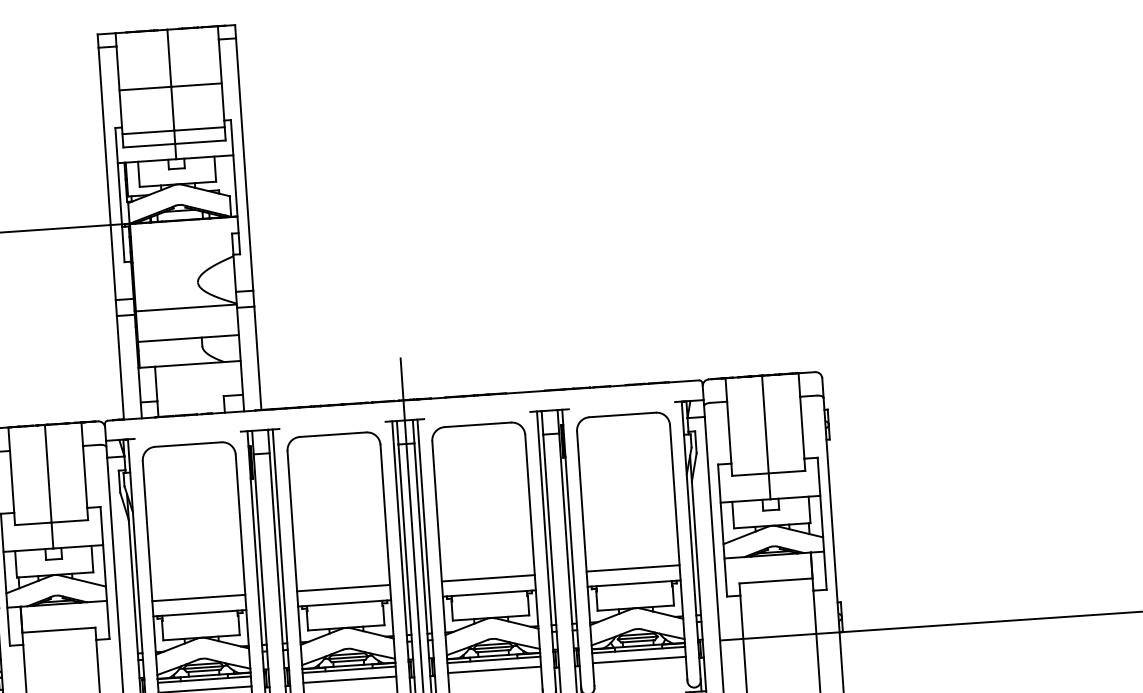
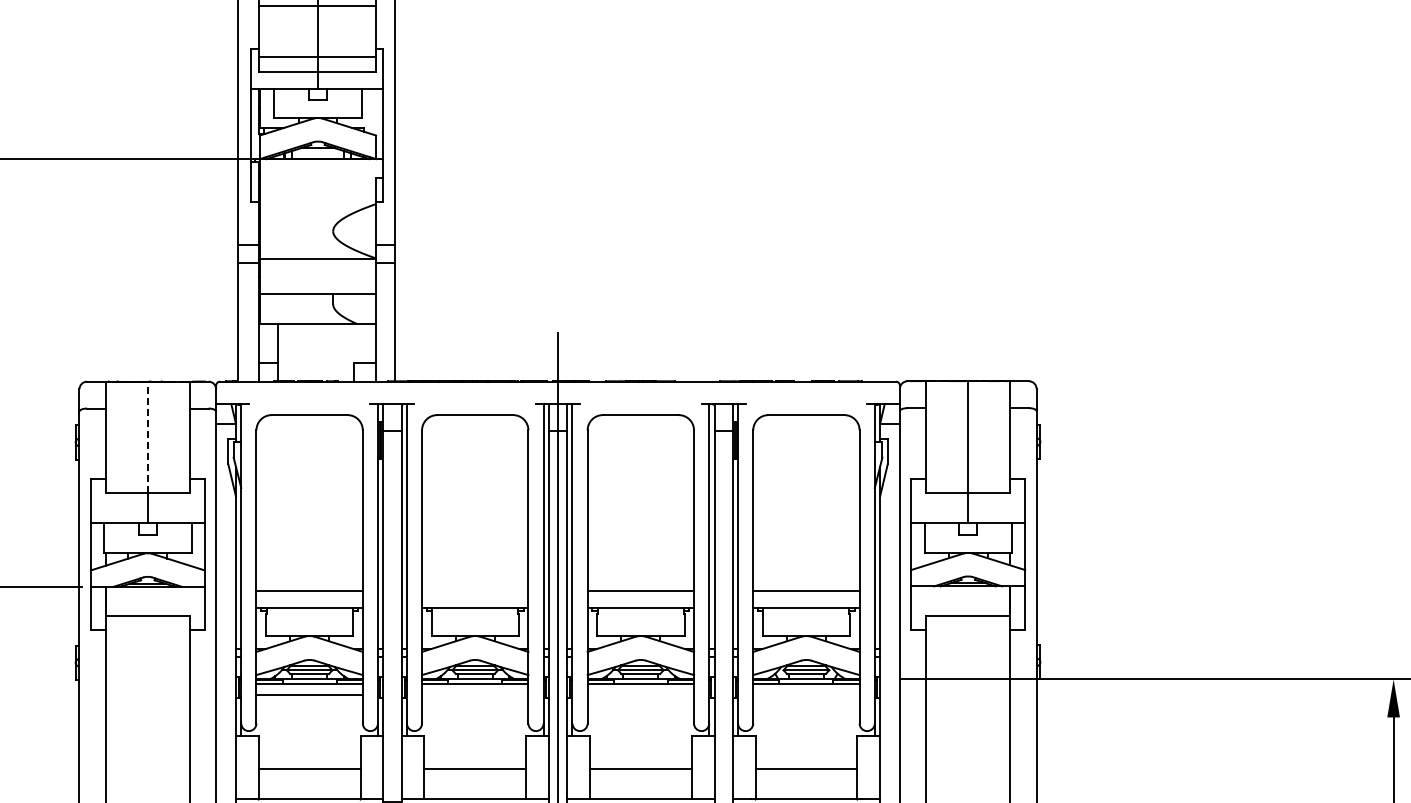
line: (47, 473) -> (147, 437), solid -> dashed
line: (343, 588) -> (475, 590), removed
line: (639, 660) -> (806, 695), removed
line: (494, 669) -> (640, 695), removed
line: (350, 679) -> (475, 695), removed

